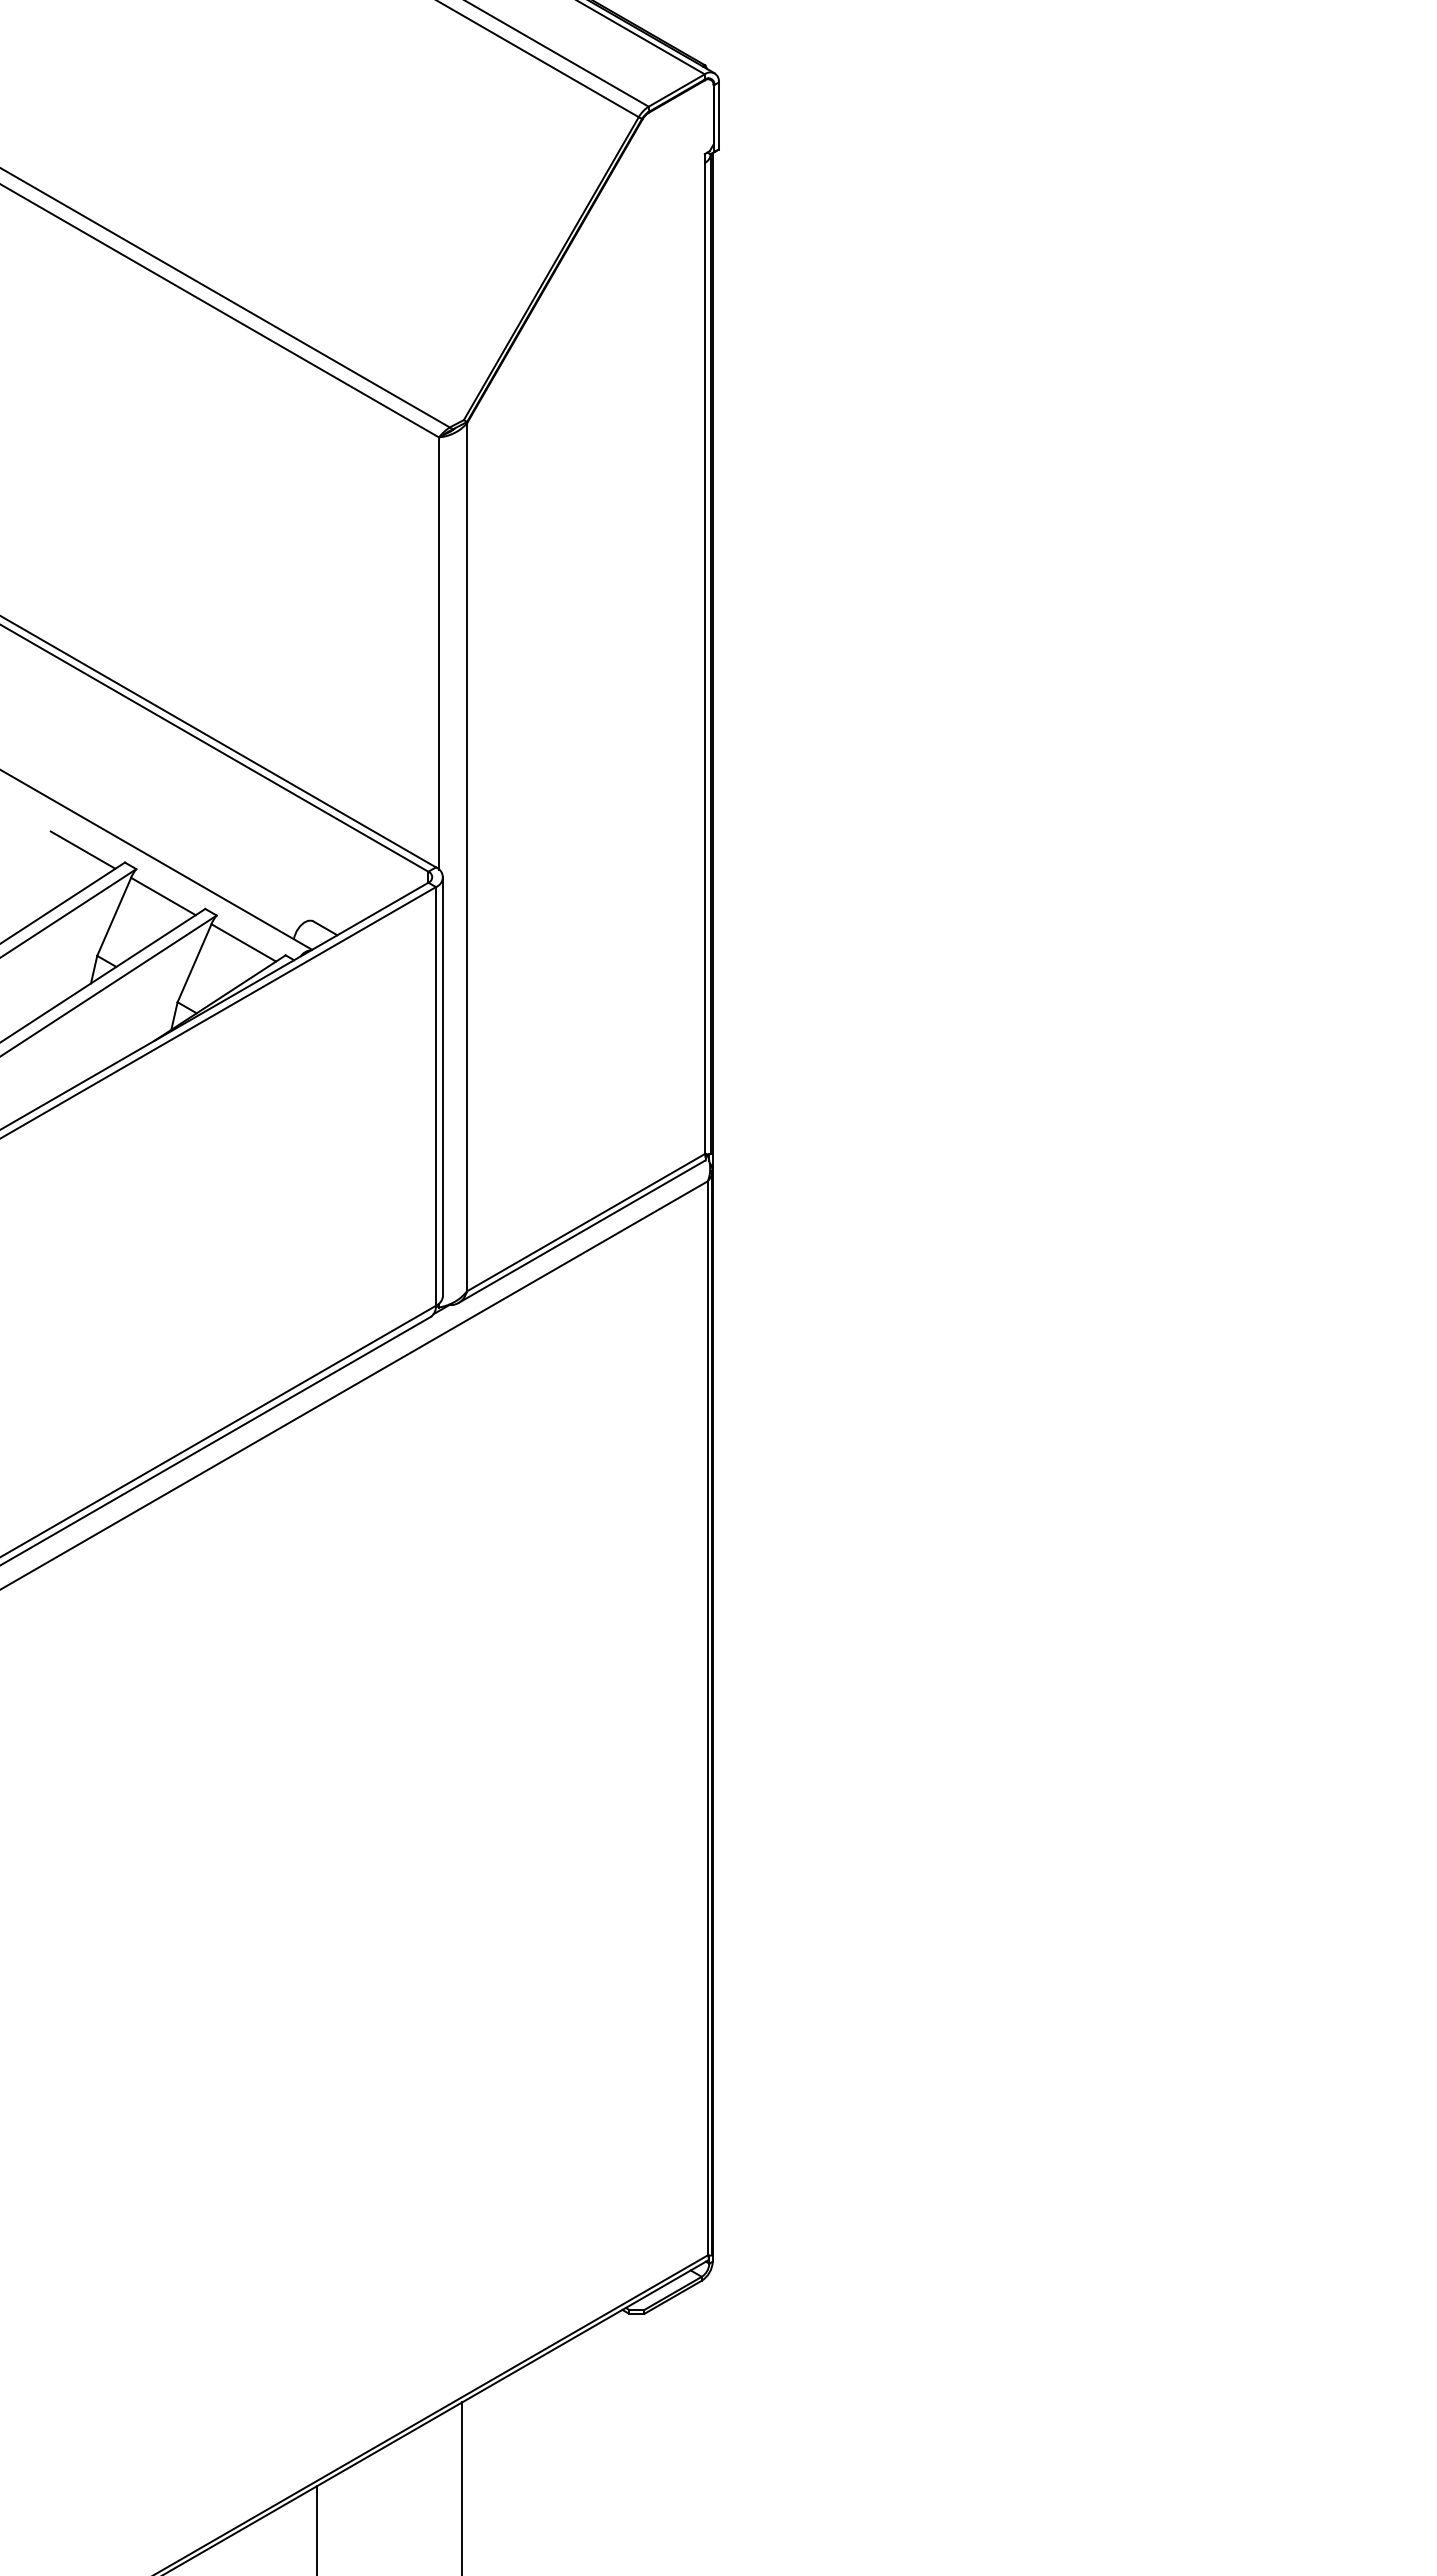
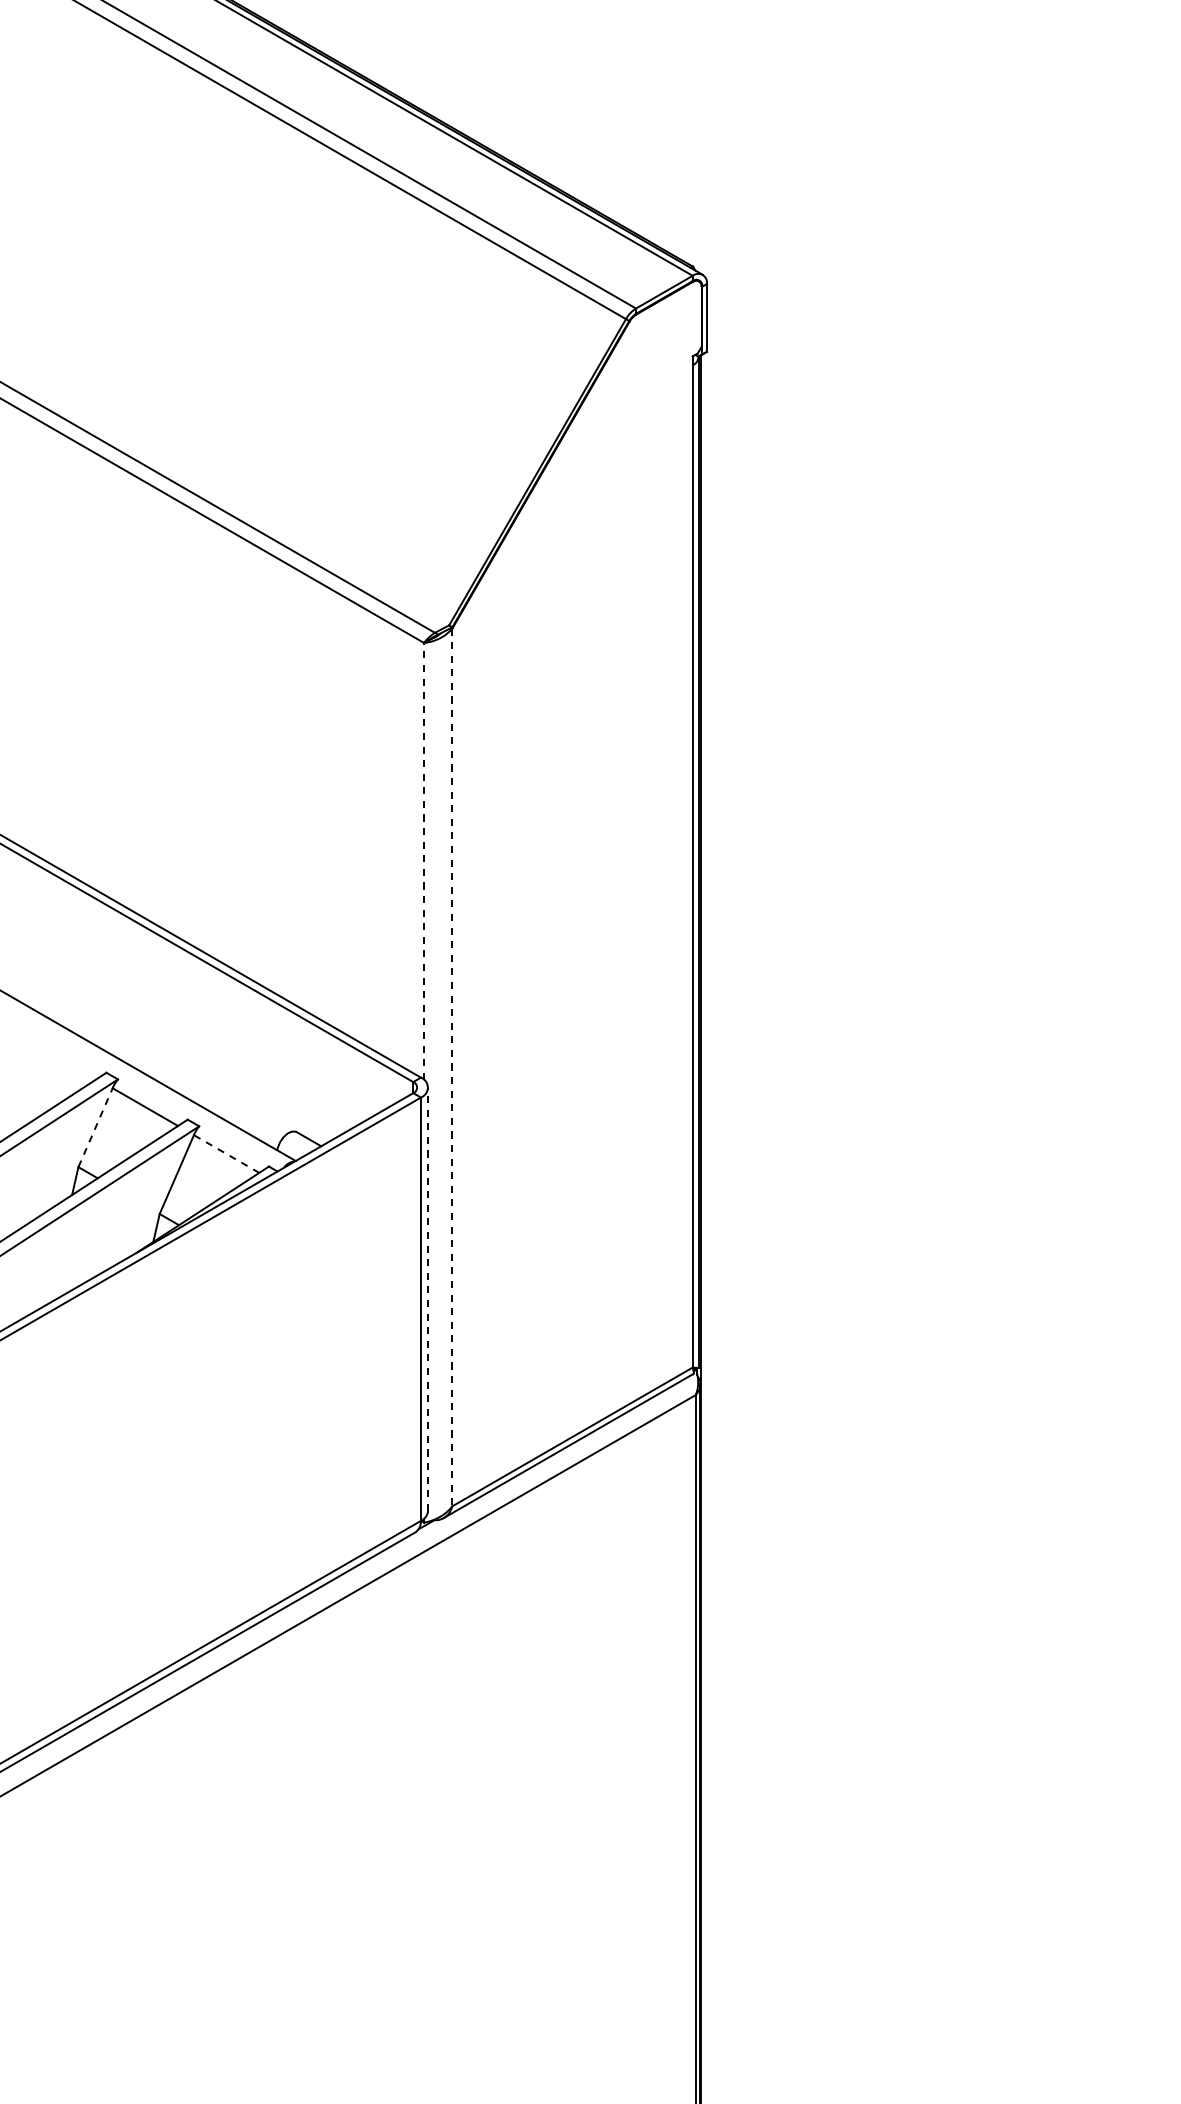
line: (439, 652) -> (424, 860), solid -> dashed
line: (82, 849) -> (63, 1059), removed
line: (467, 857) -> (452, 1067), solid -> dashed
line: (114, 916) -> (95, 1127), solid -> dashed
line: (243, 942) -> (226, 1153), solid -> dashed
line: (443, 1086) -> (428, 1299), solid -> dashed

